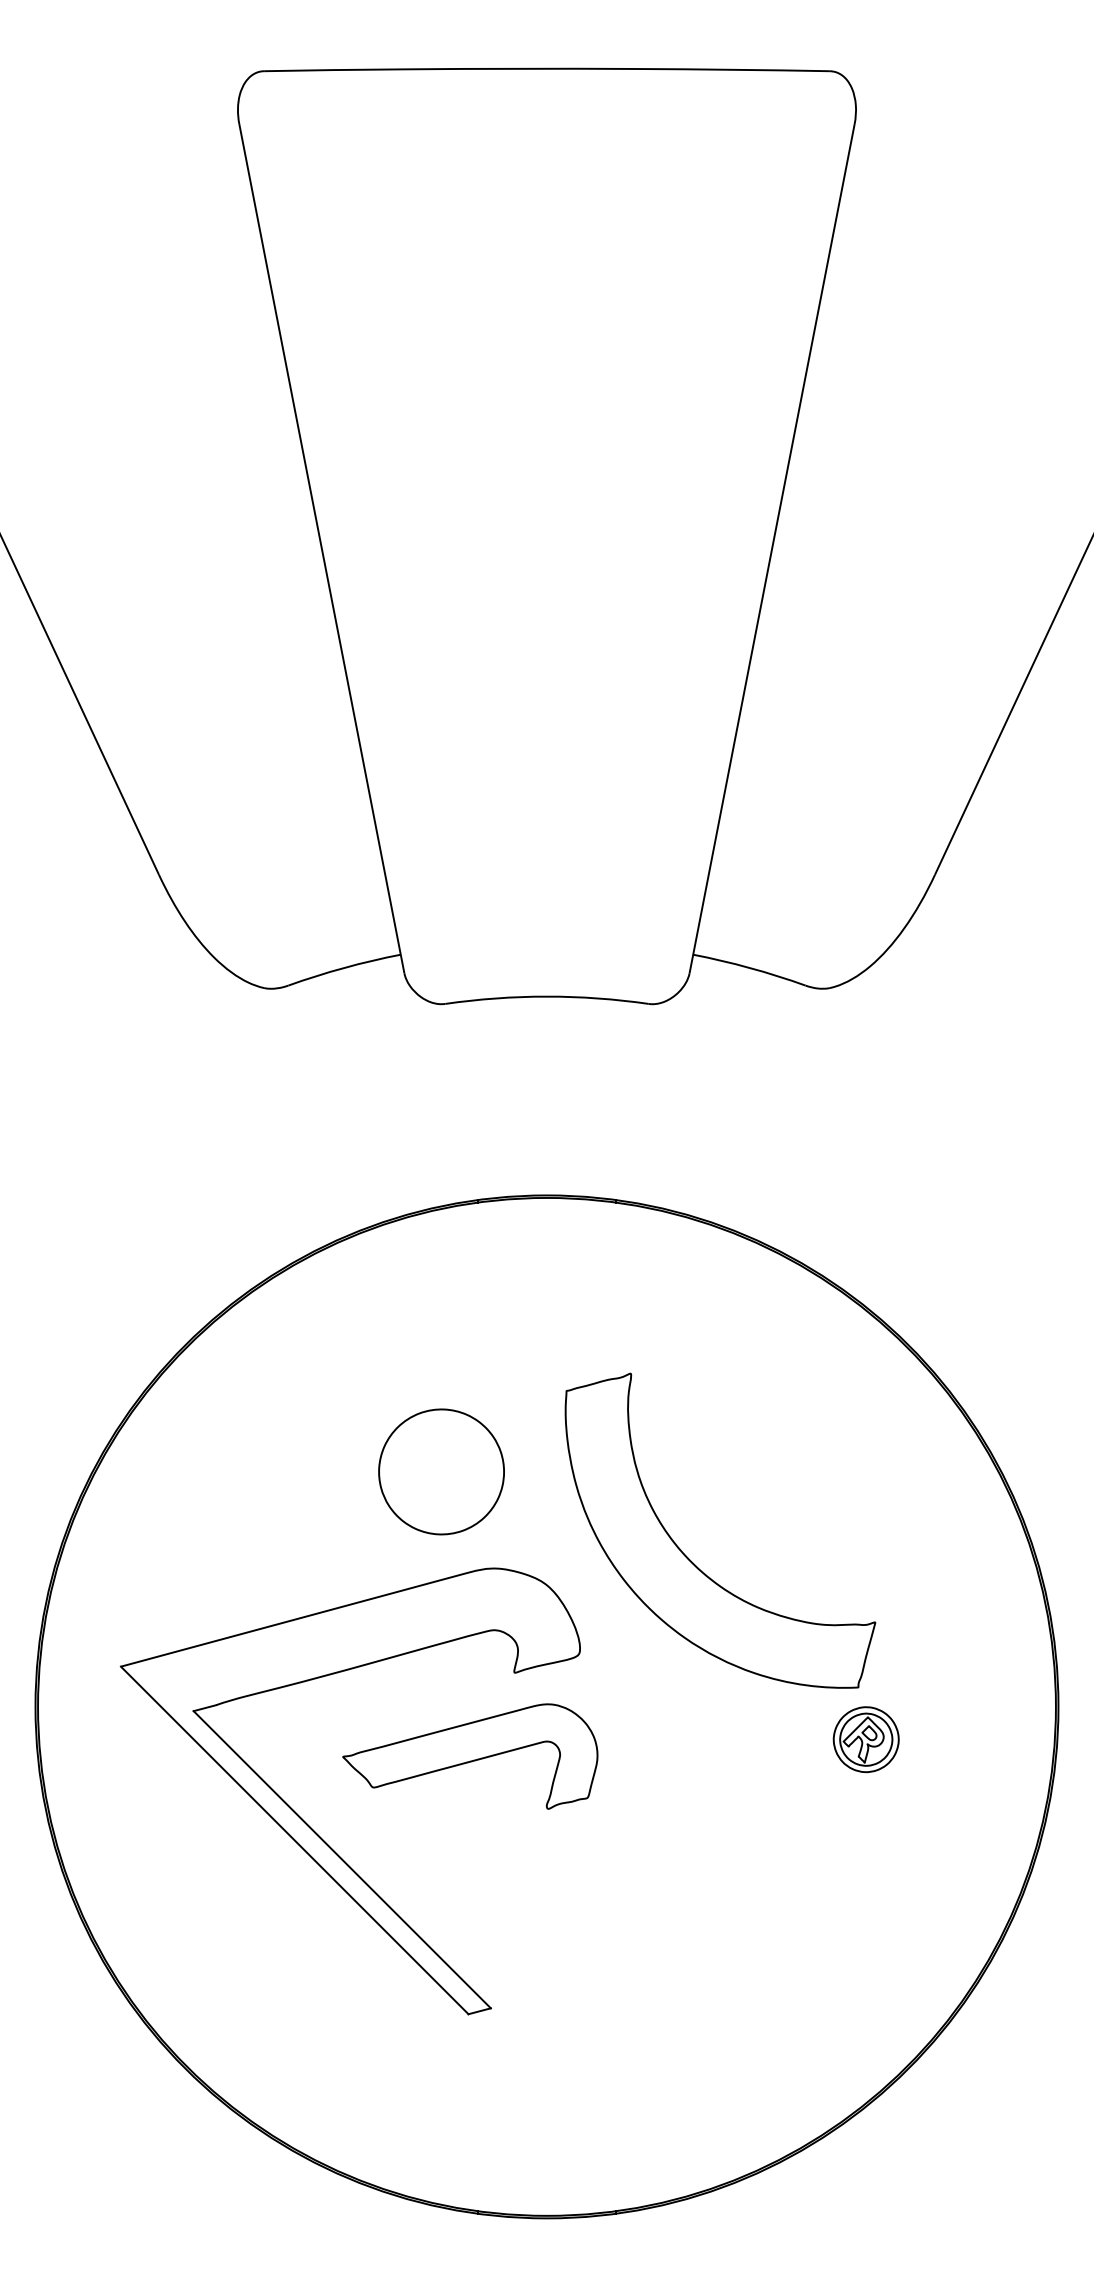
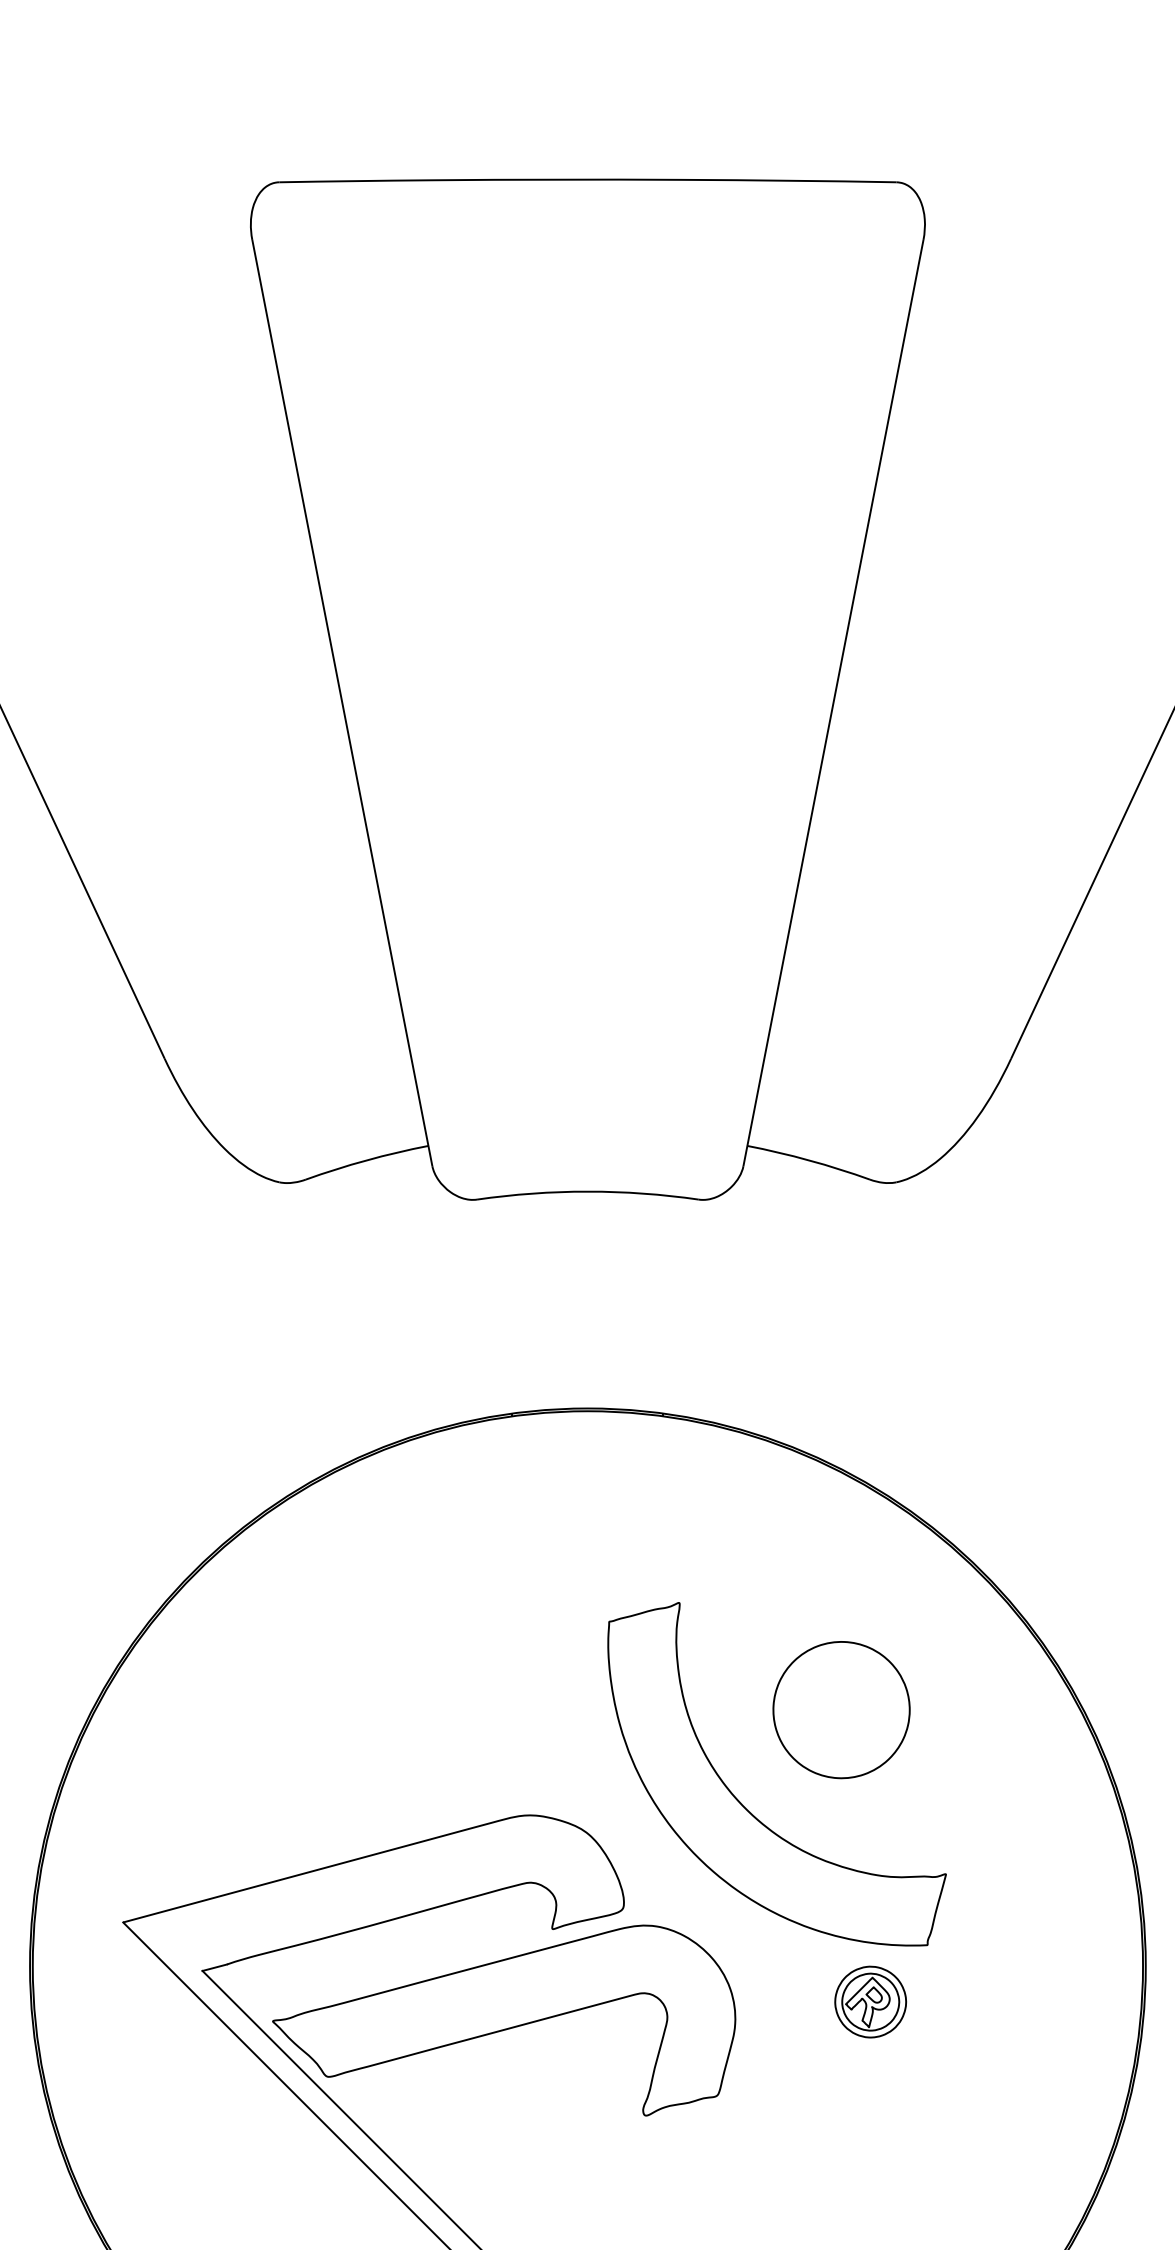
part: (441, 1471) -> (841, 1709), moved
part: (865, 1739) -> (869, 2001), moved
part: (470, 1756) -> (504, 2020), size x1.67

